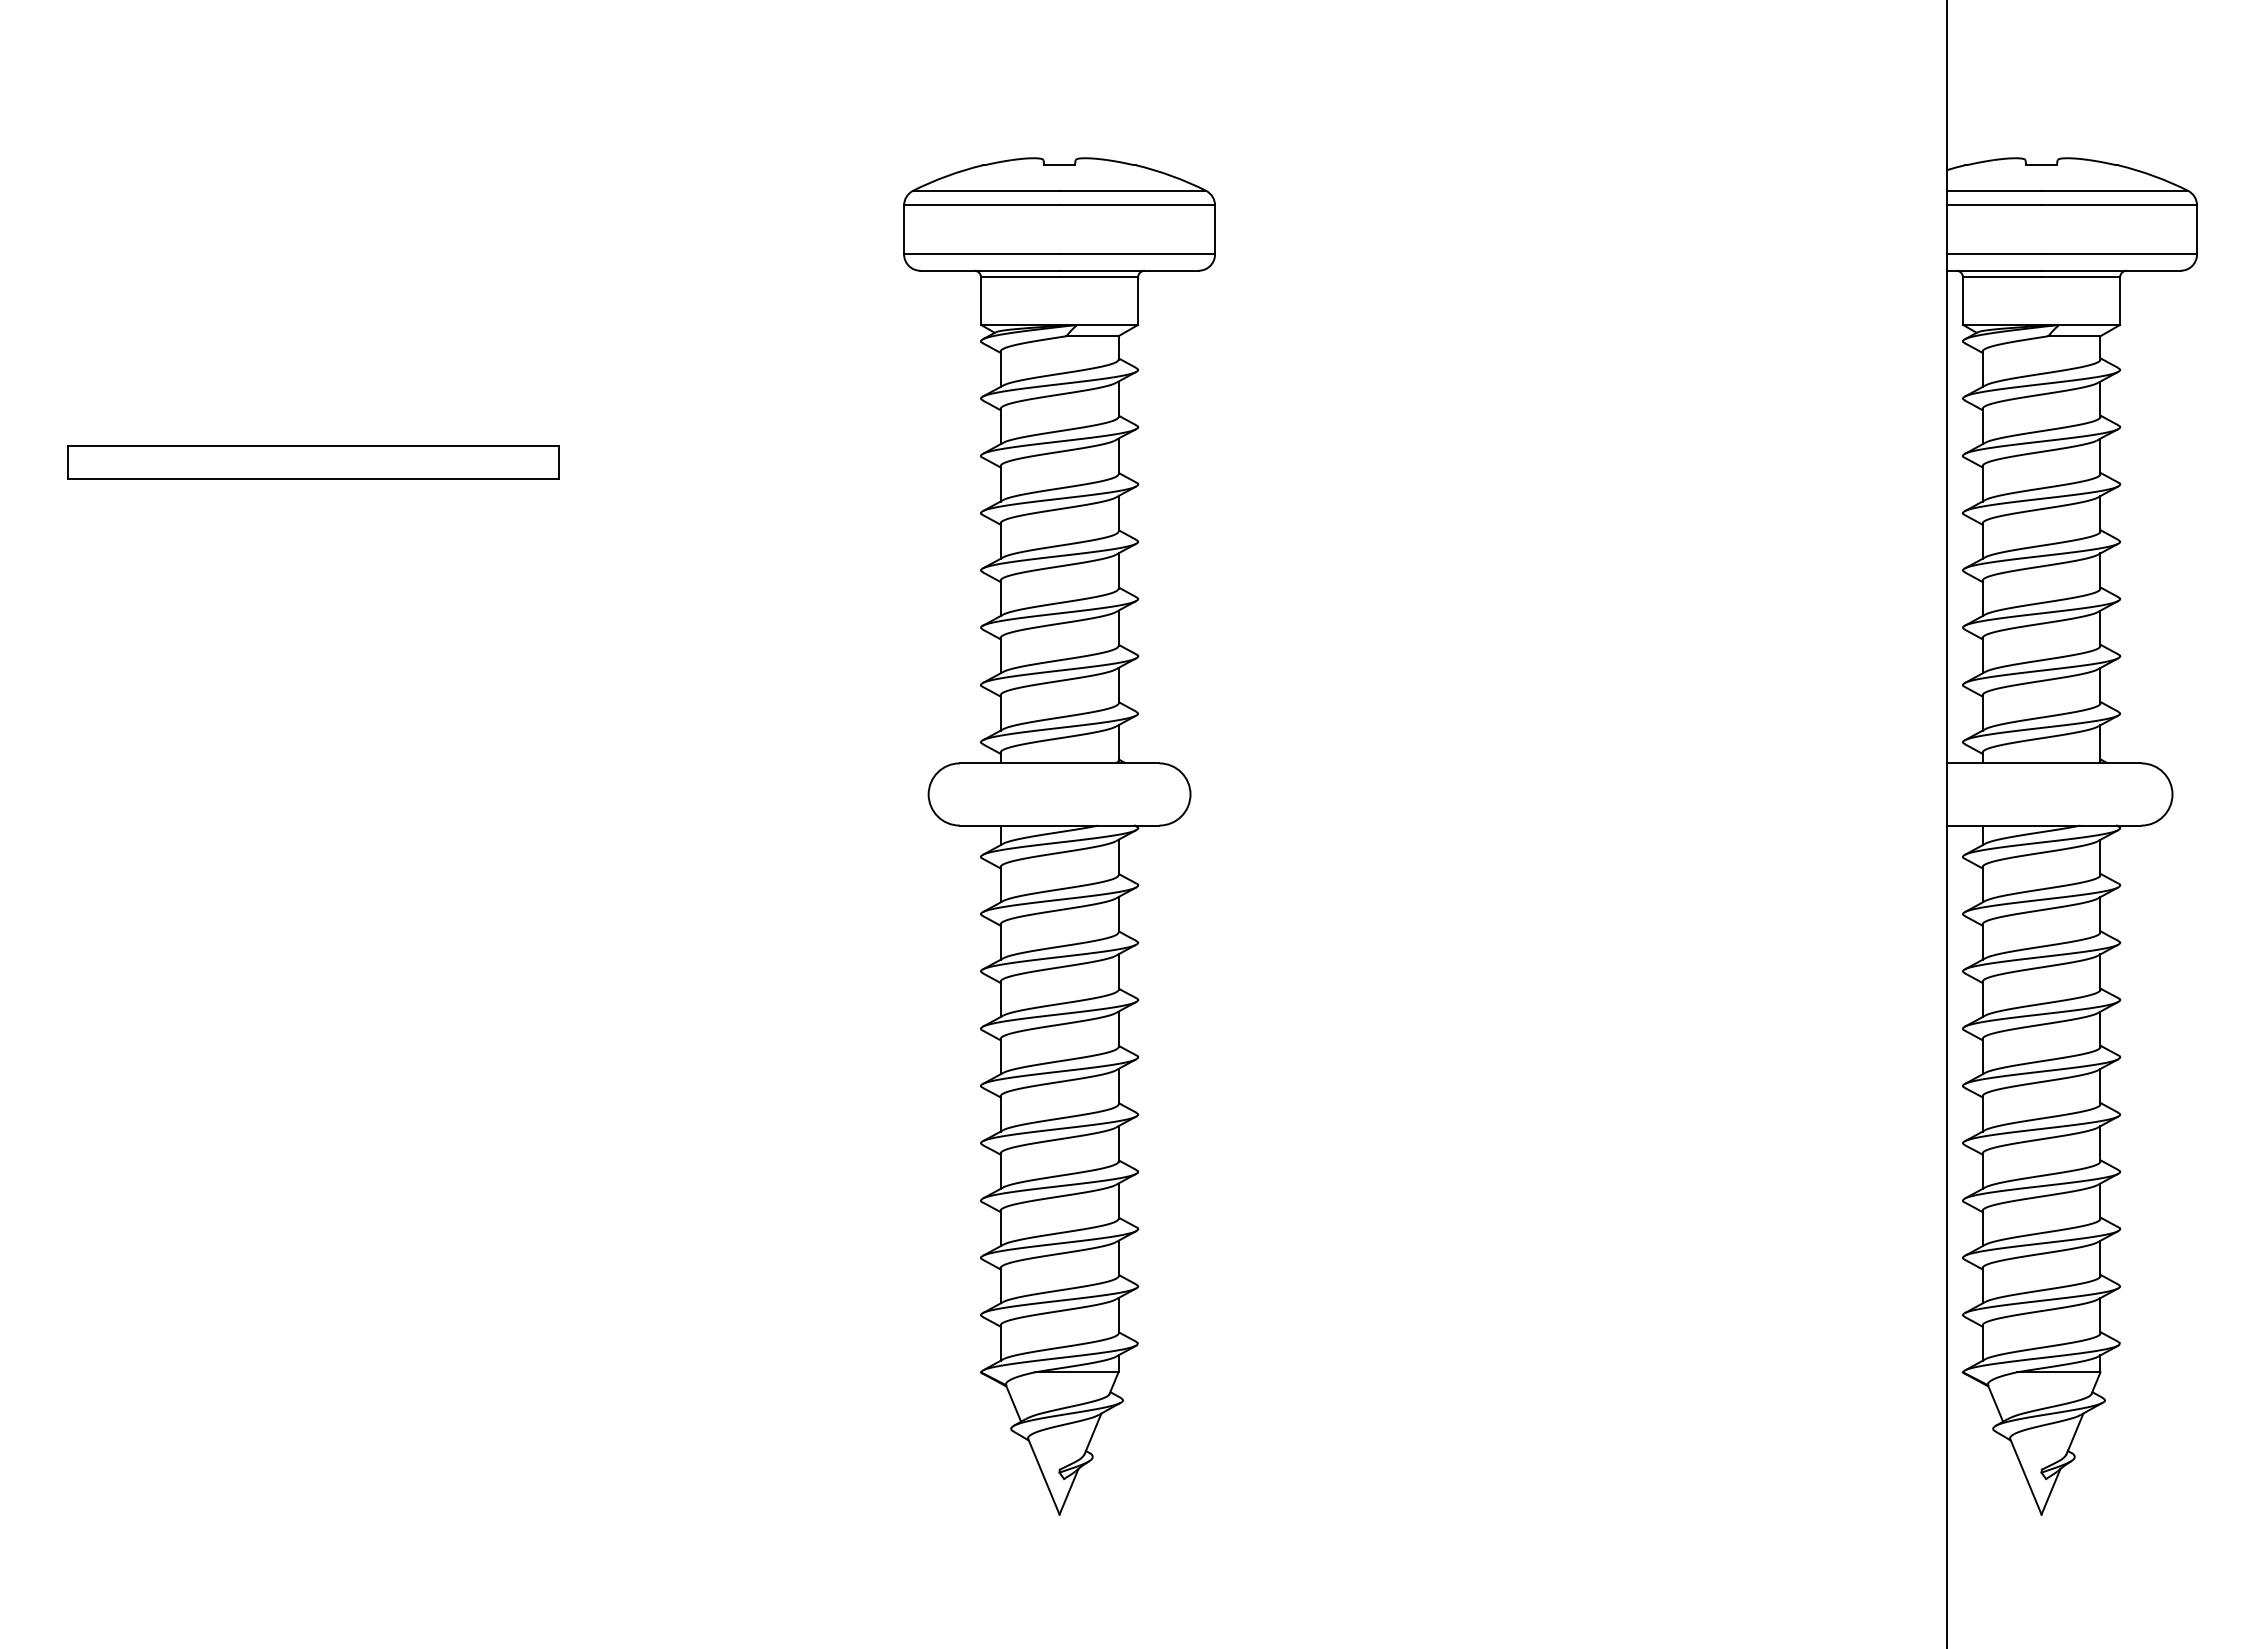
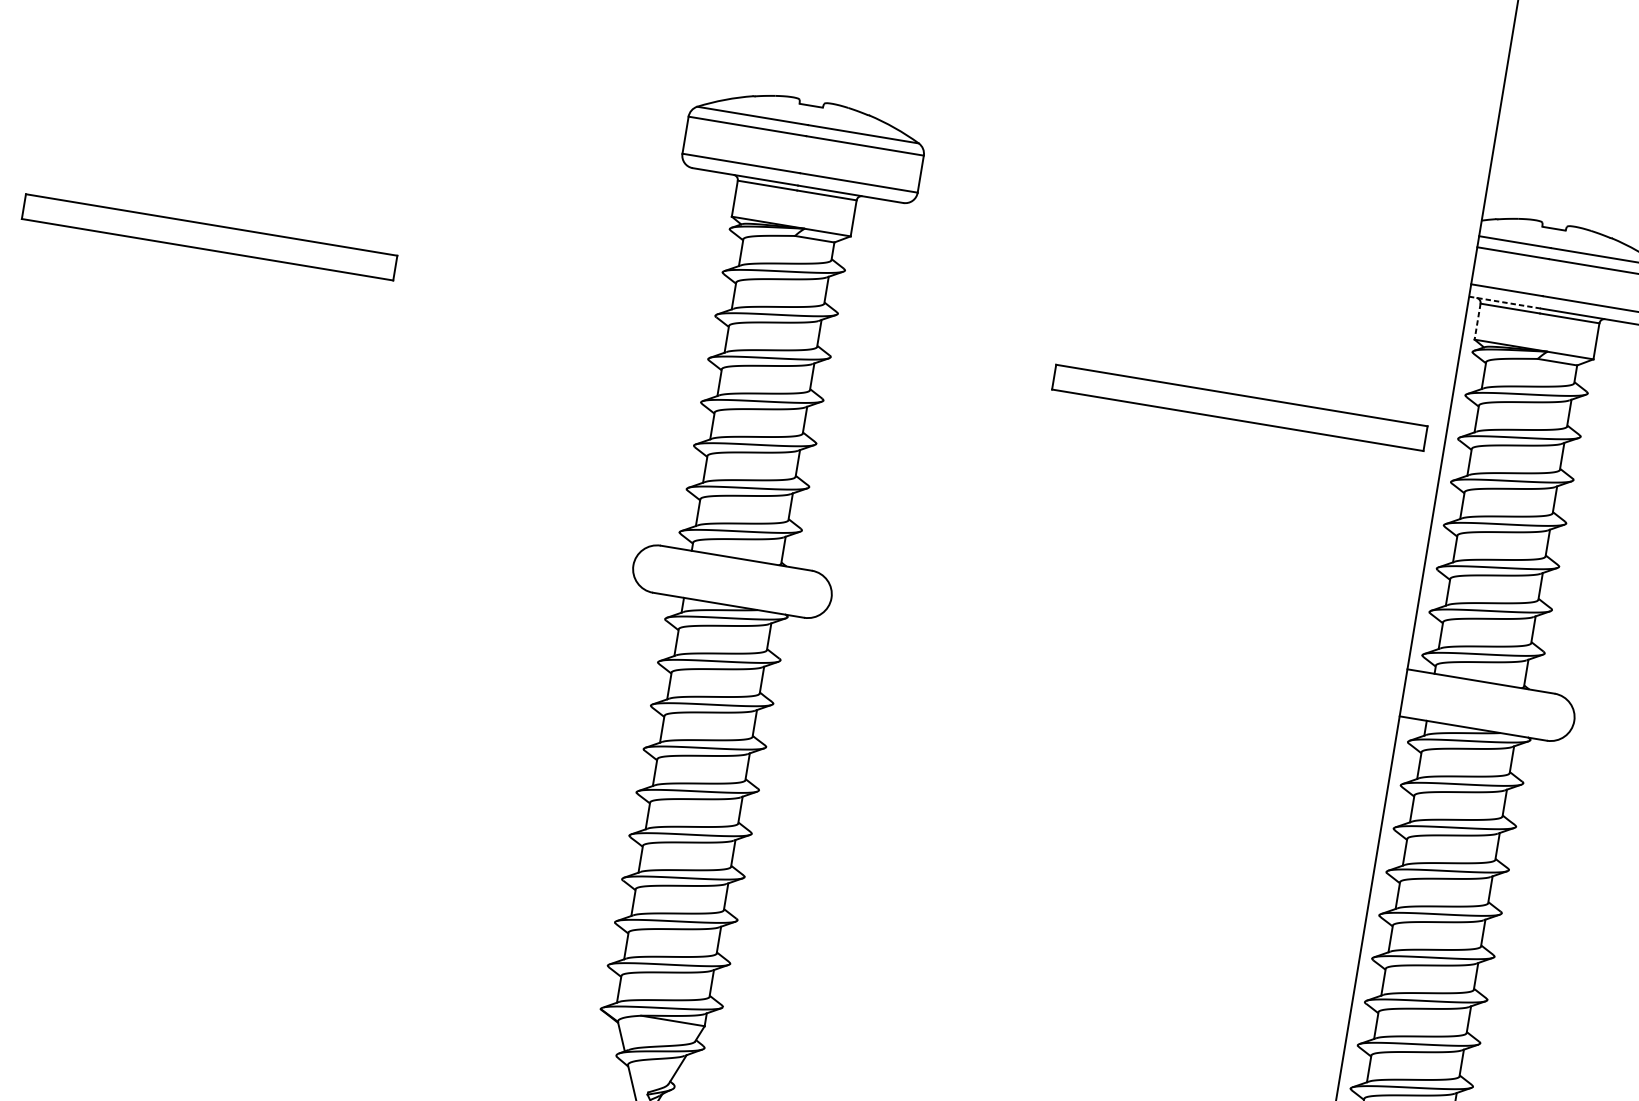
line: (1993, 270) -> (1504, 302), solid -> dashed
line: (1963, 301) -> (1477, 322), solid -> dashed
part: (1675, 462) -> (1239, 407), added

